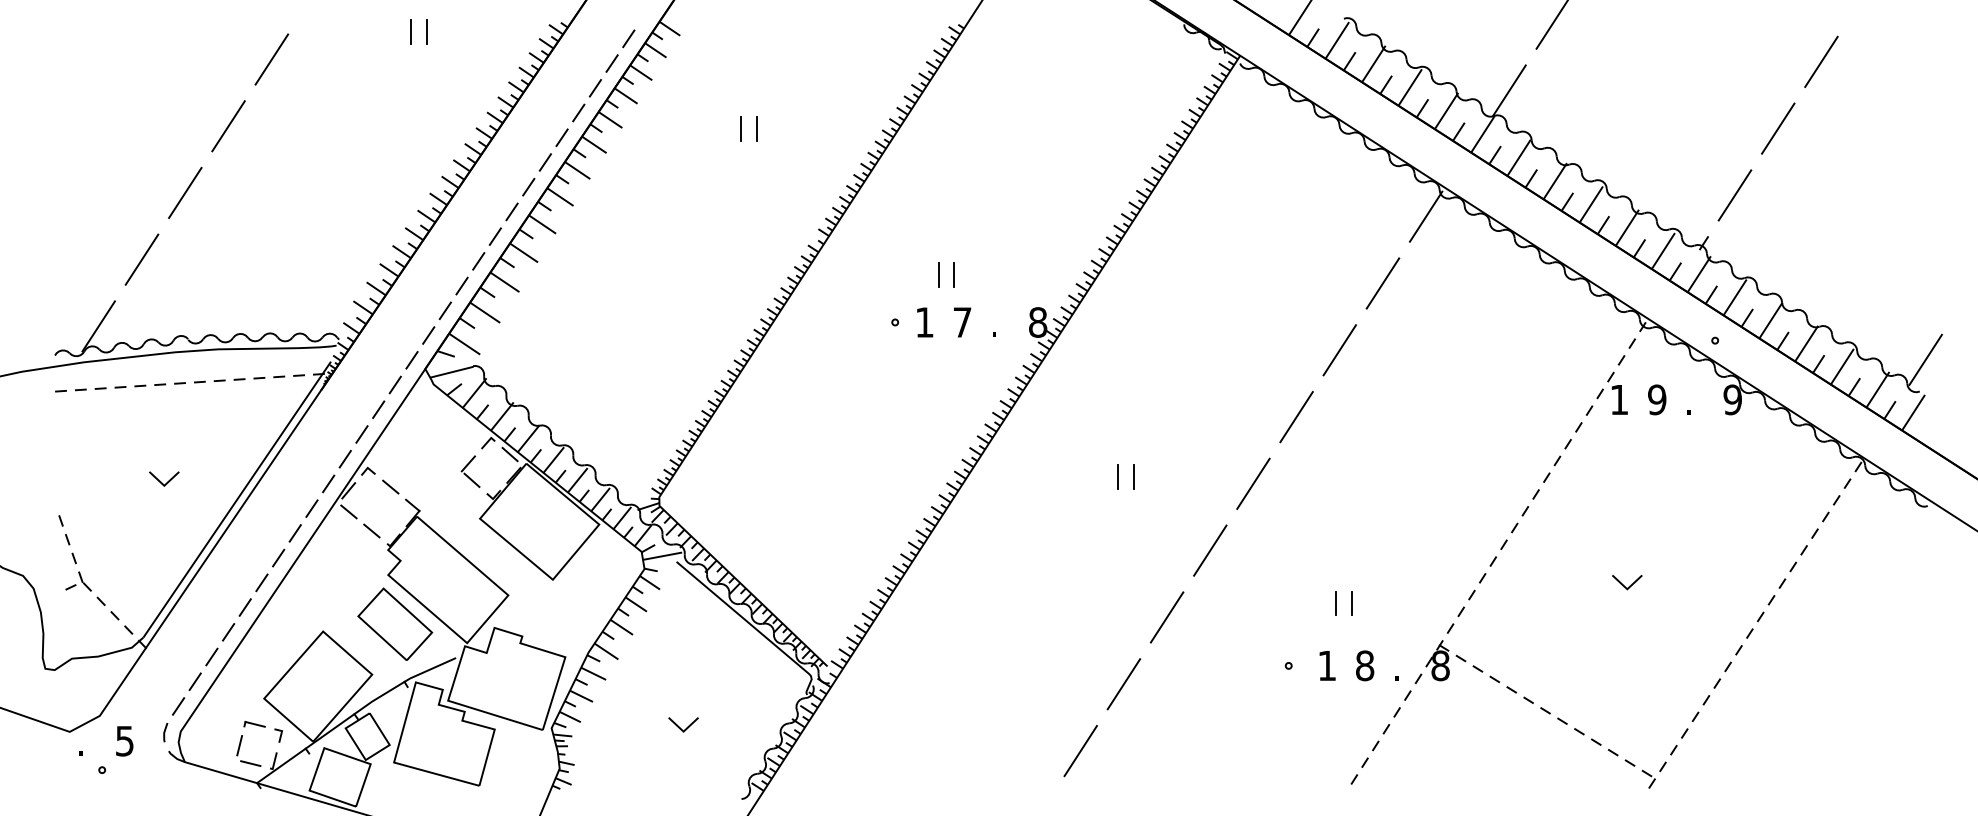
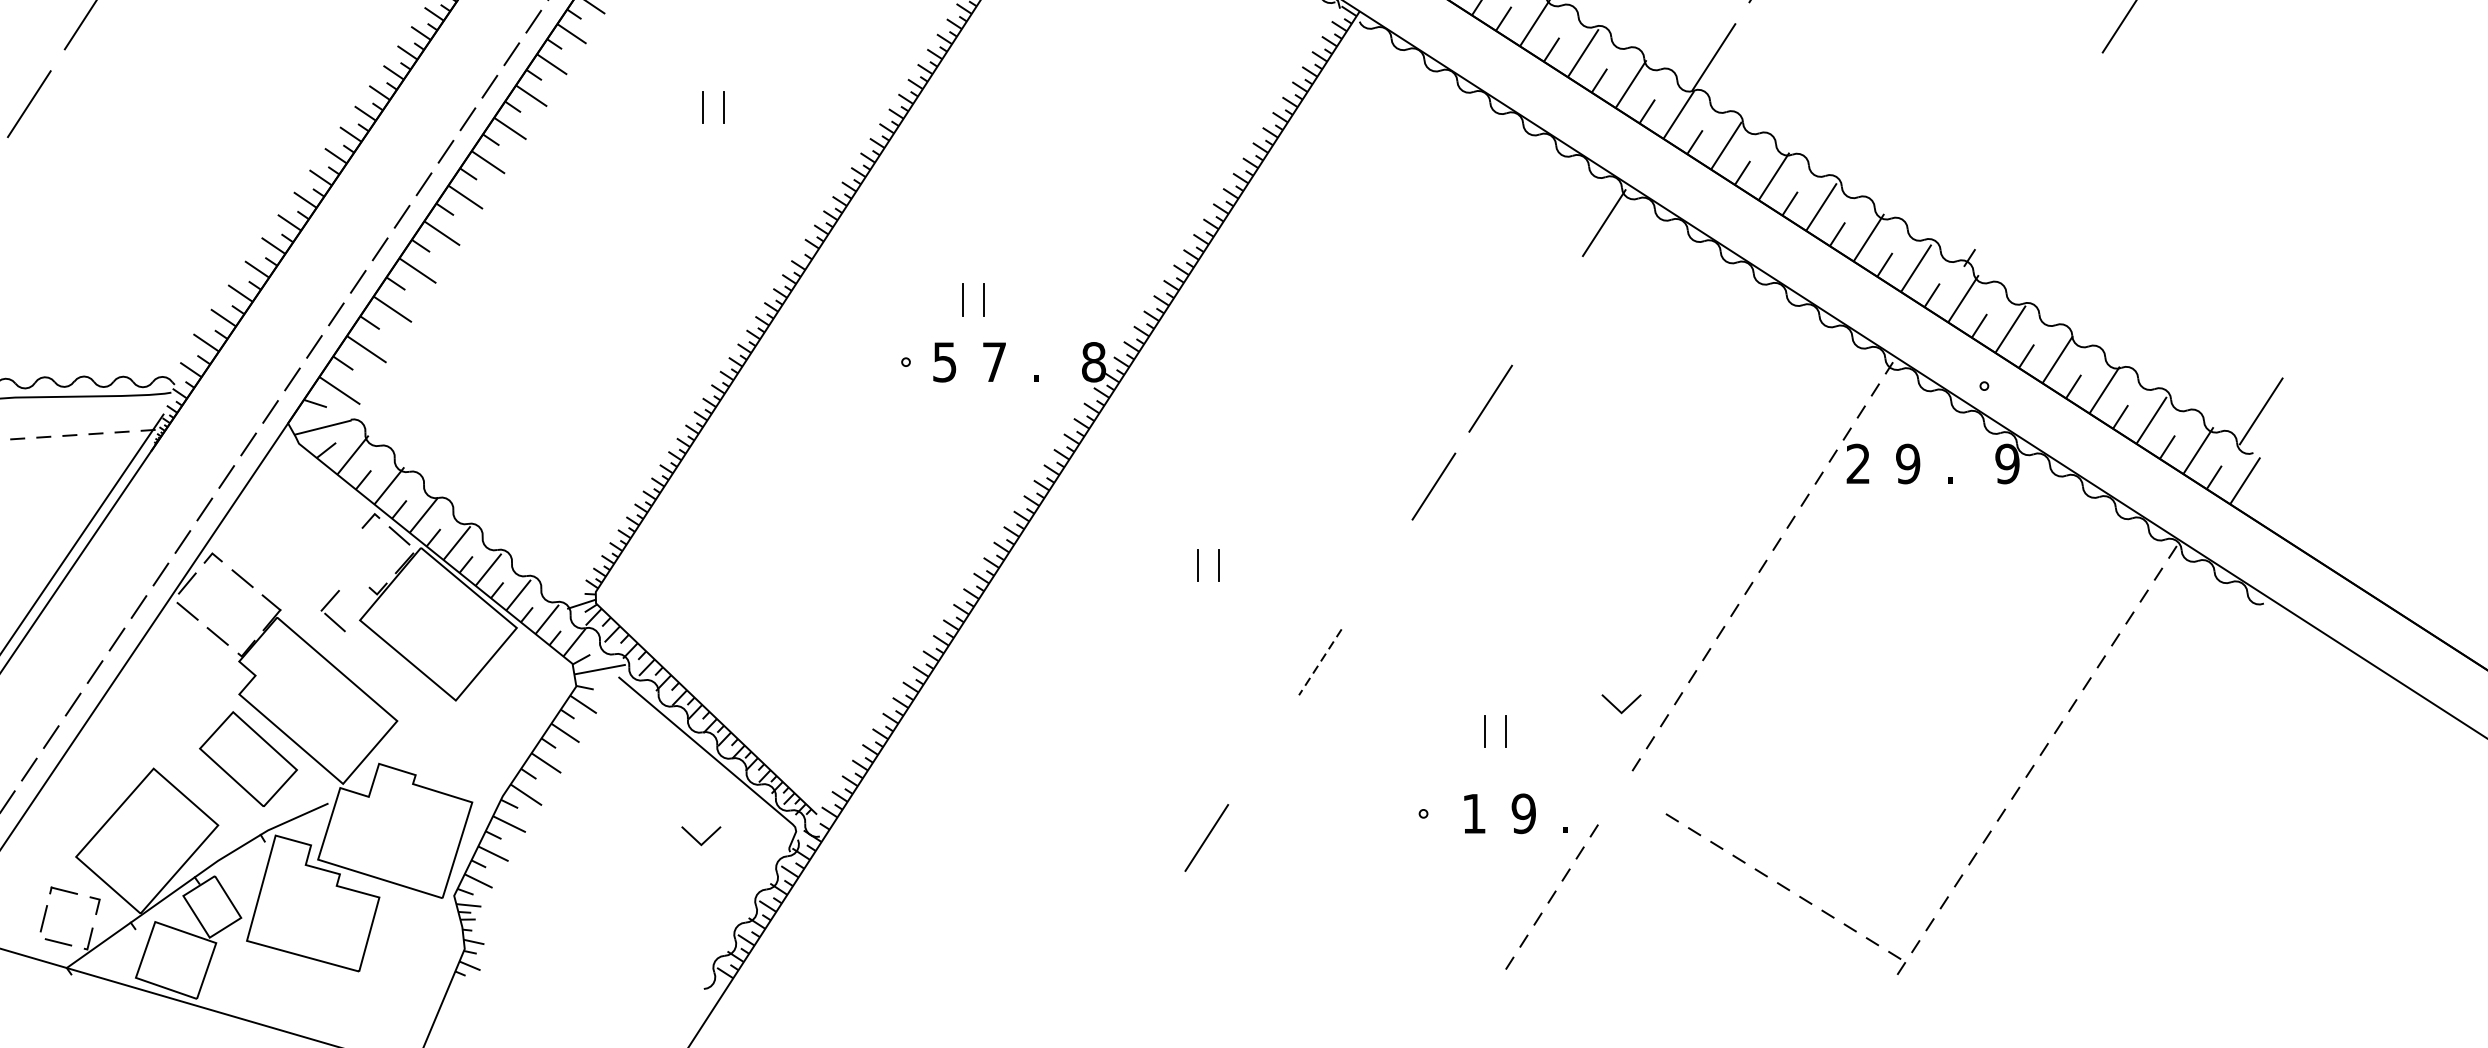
line: (1778, 128) -> (2067, 107), removed
line: (1734, 195) -> (2009, 195), removed
line: (1382, 283) -> (1546, 310), removed
text: (924, 322) -> (944, 362), 1 -> 5
text: (1618, 399) -> (1857, 463), 1 -> 2
part: (470, 471) -> (333, 610), moved
line: (1253, 483) -> (1377, 573), removed
line: (1210, 550) -> (1320, 662), solid -> dashed
line: (1629, 585) -> (1624, 708), moved
line: (1166, 617) -> (1262, 750), removed
part: (1445, 660) -> (1629, 806), removed
text: (1364, 665) -> (1523, 813), 8 -> 9
line: (680, 727) -> (697, 839), moved
line: (1080, 751) -> (1149, 926), removed

